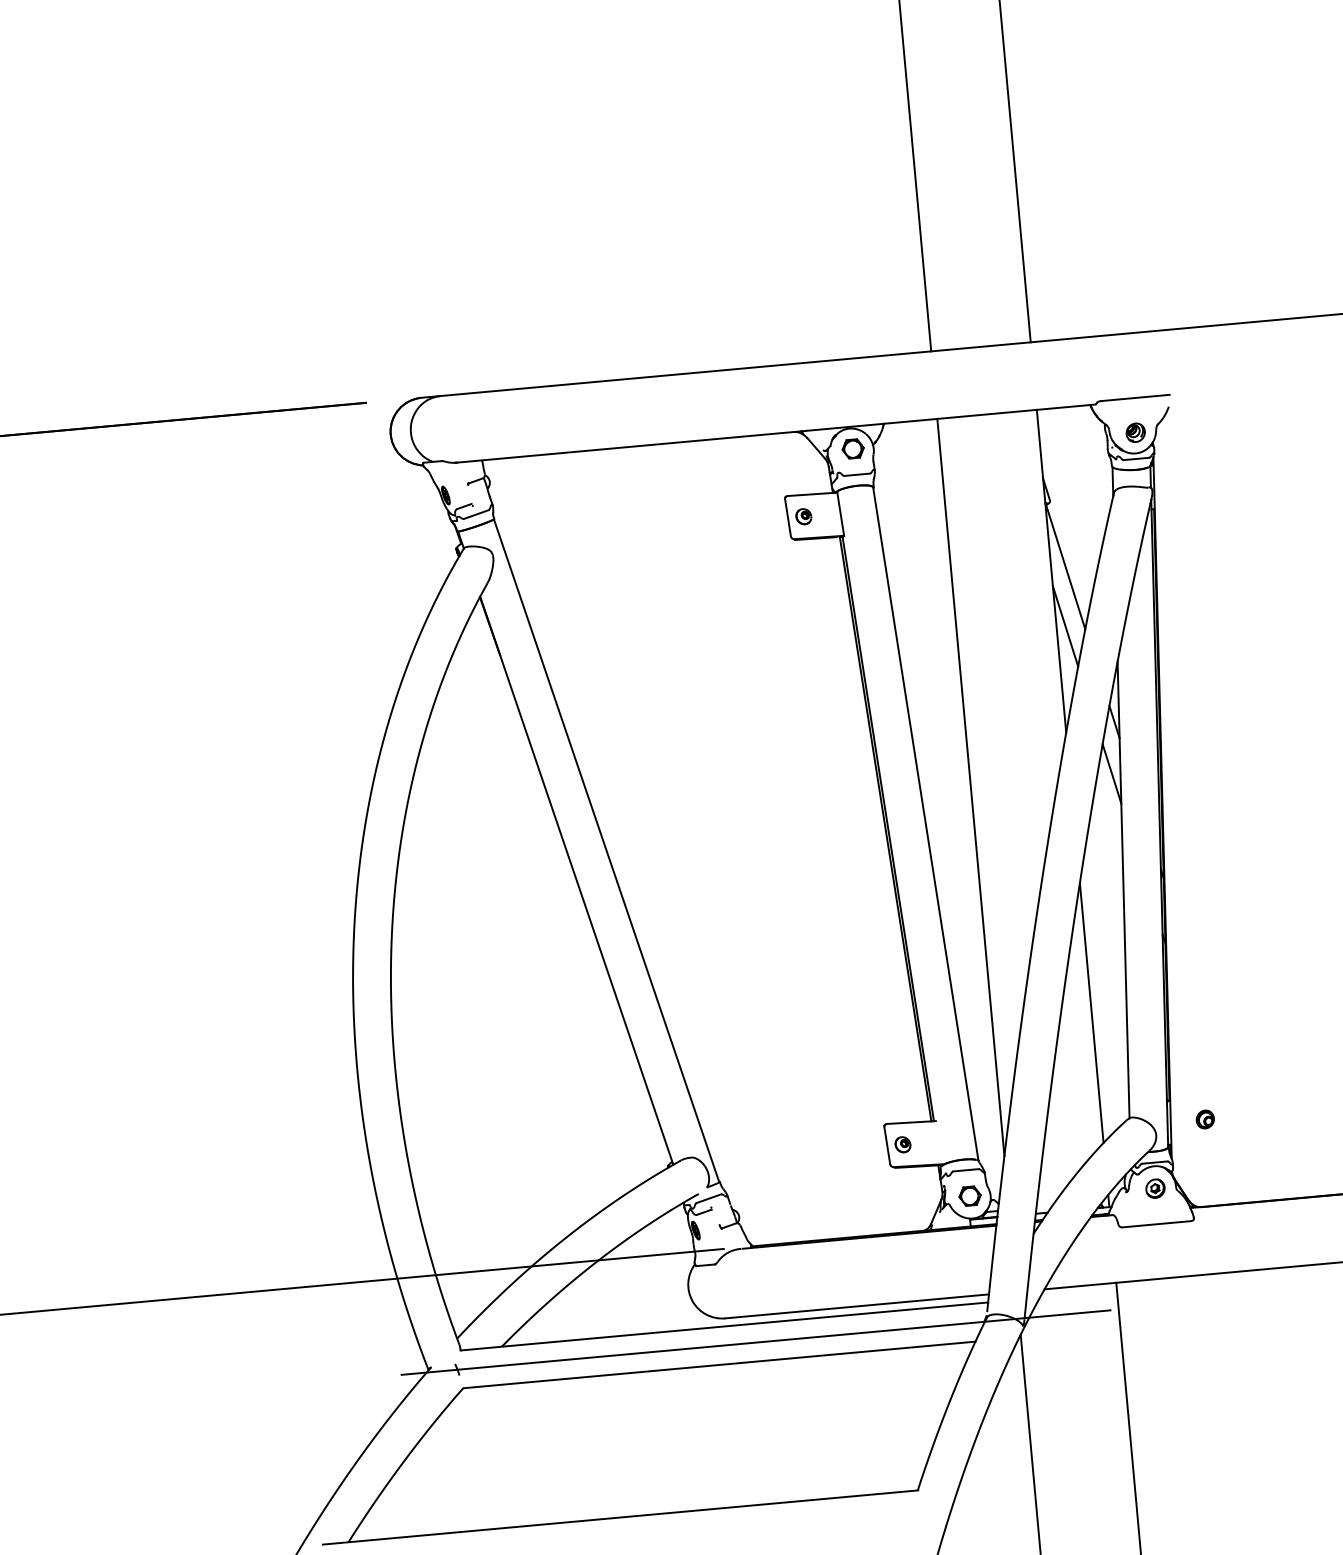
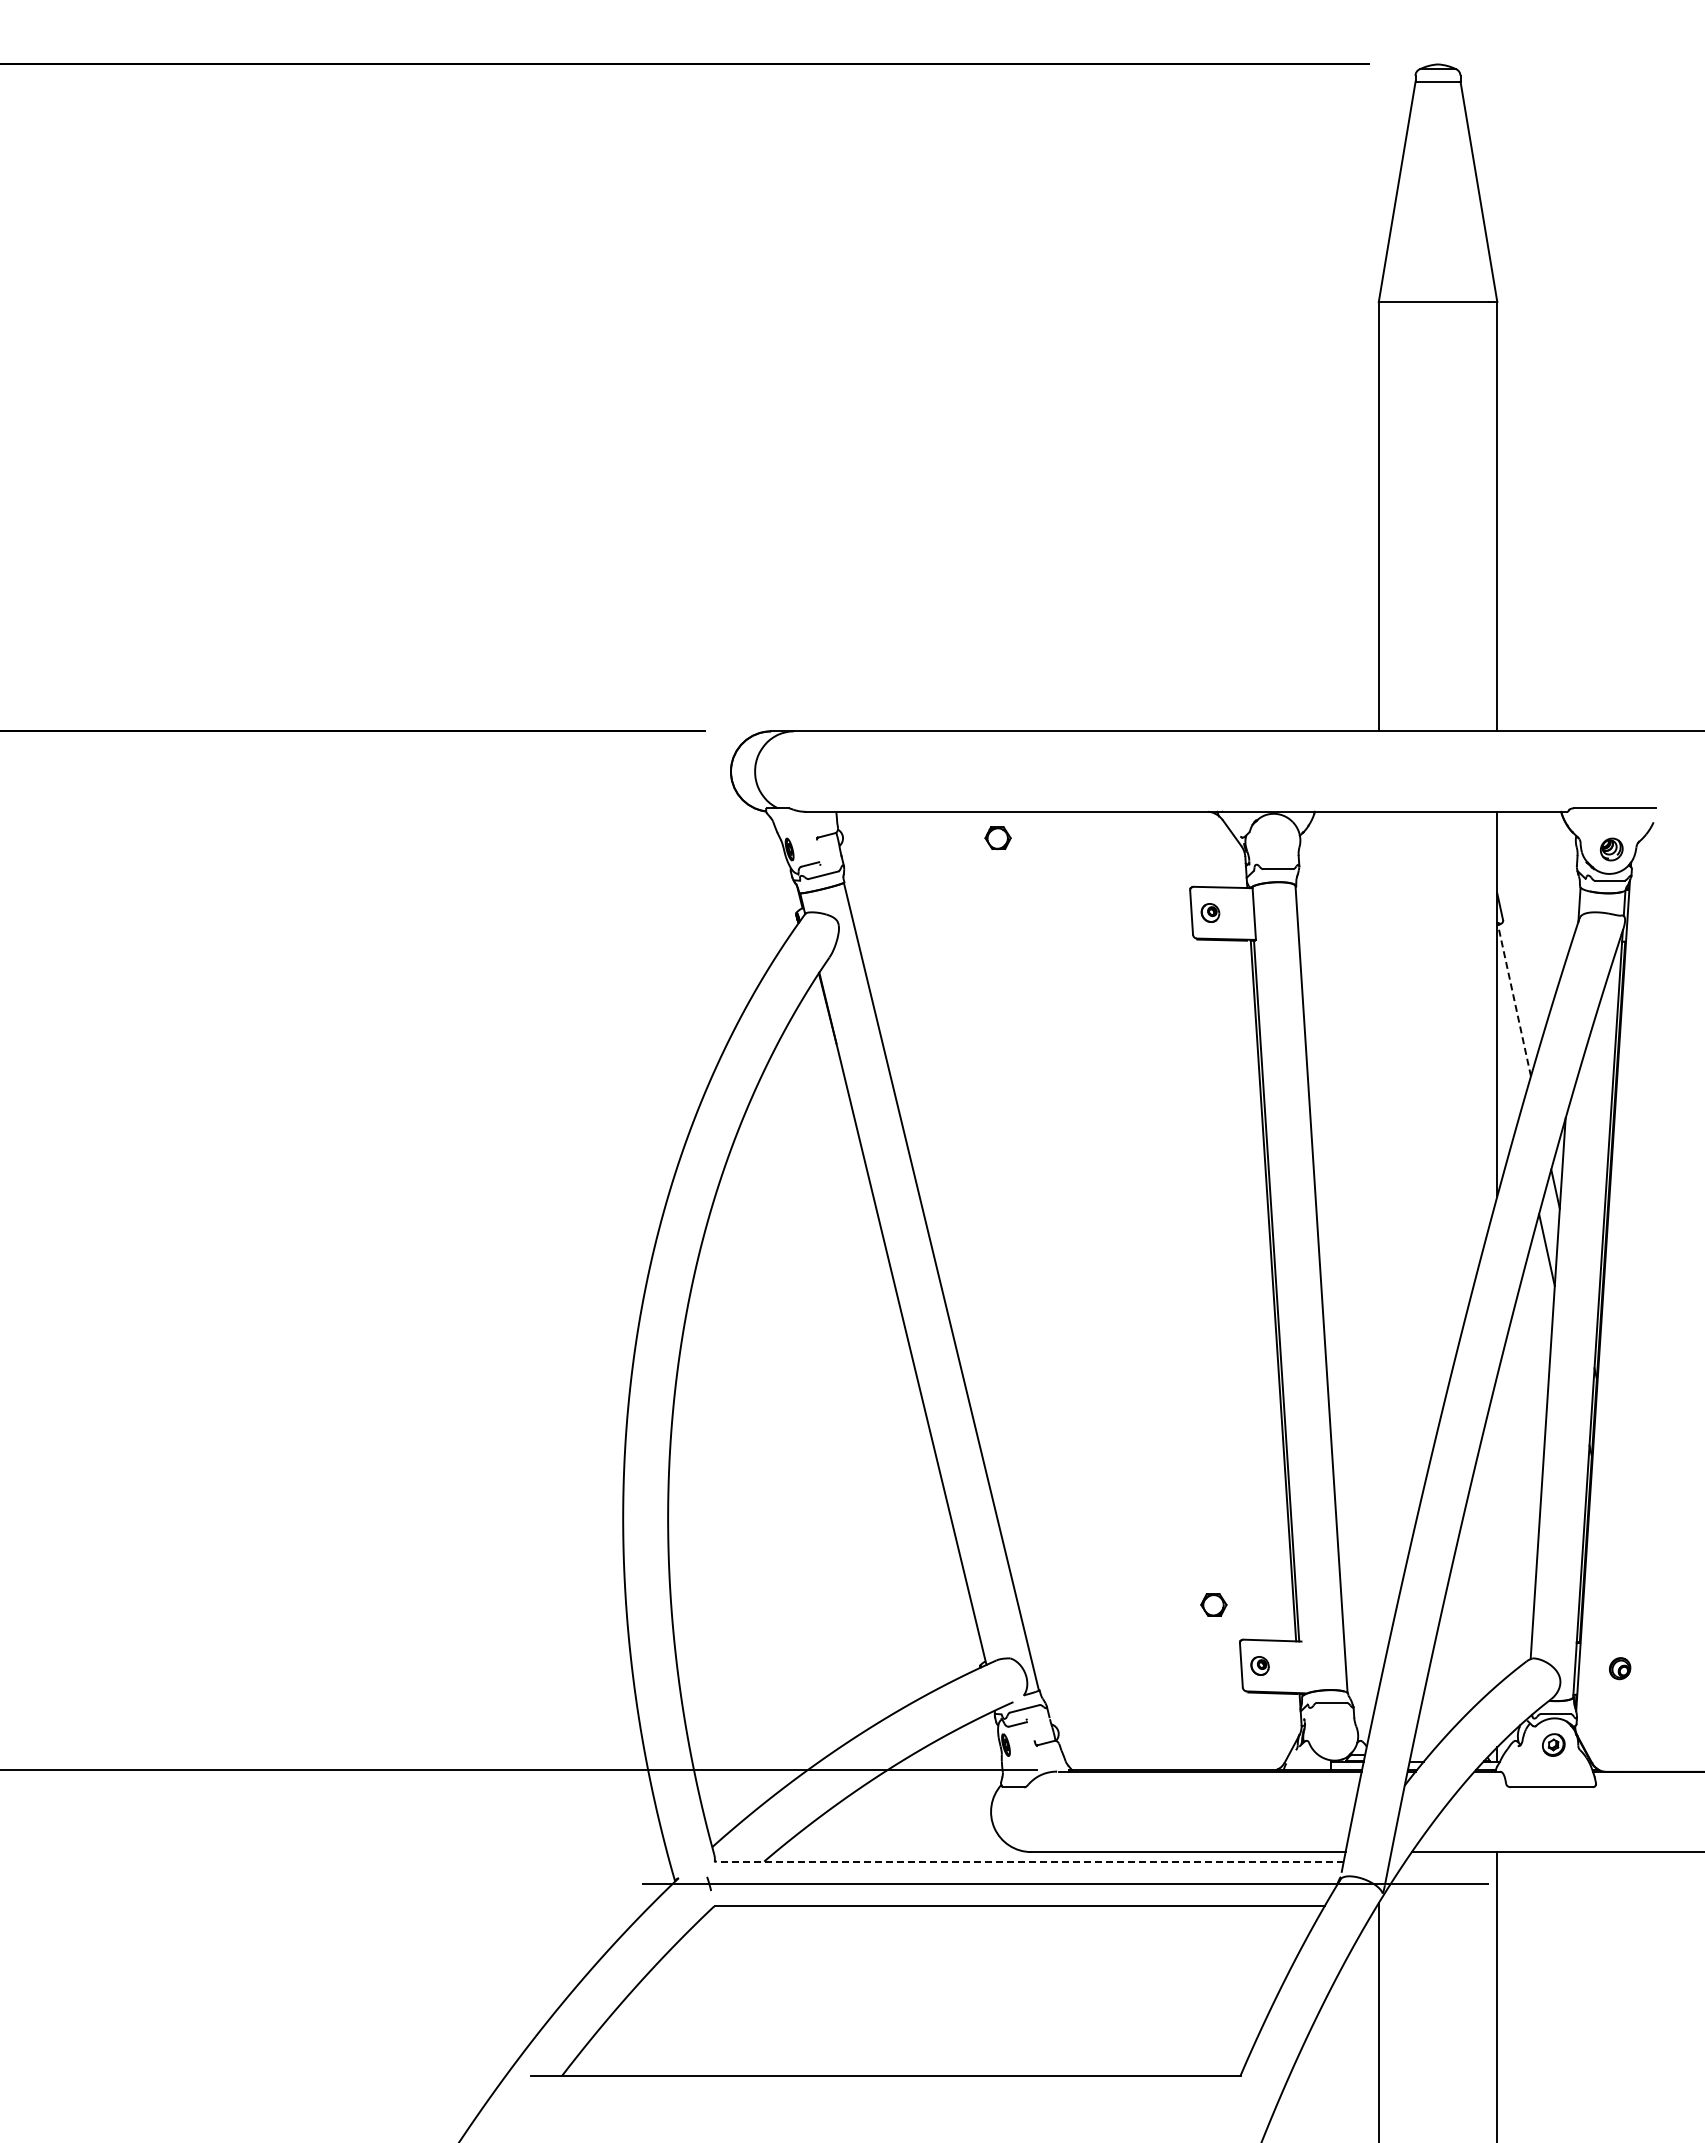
part: (852, 449) -> (997, 838), moved
line: (1065, 566) -> (1514, 999), solid -> dashed
line: (1065, 626) -> (1507, 1070), removed
line: (970, 787) -> (1378, 1250), removed
line: (1091, 1012) -> (1497, 1530), removed
part: (969, 1195) -> (1213, 1604), moved
line: (724, 1326) -> (1029, 1861), solid -> dashed

